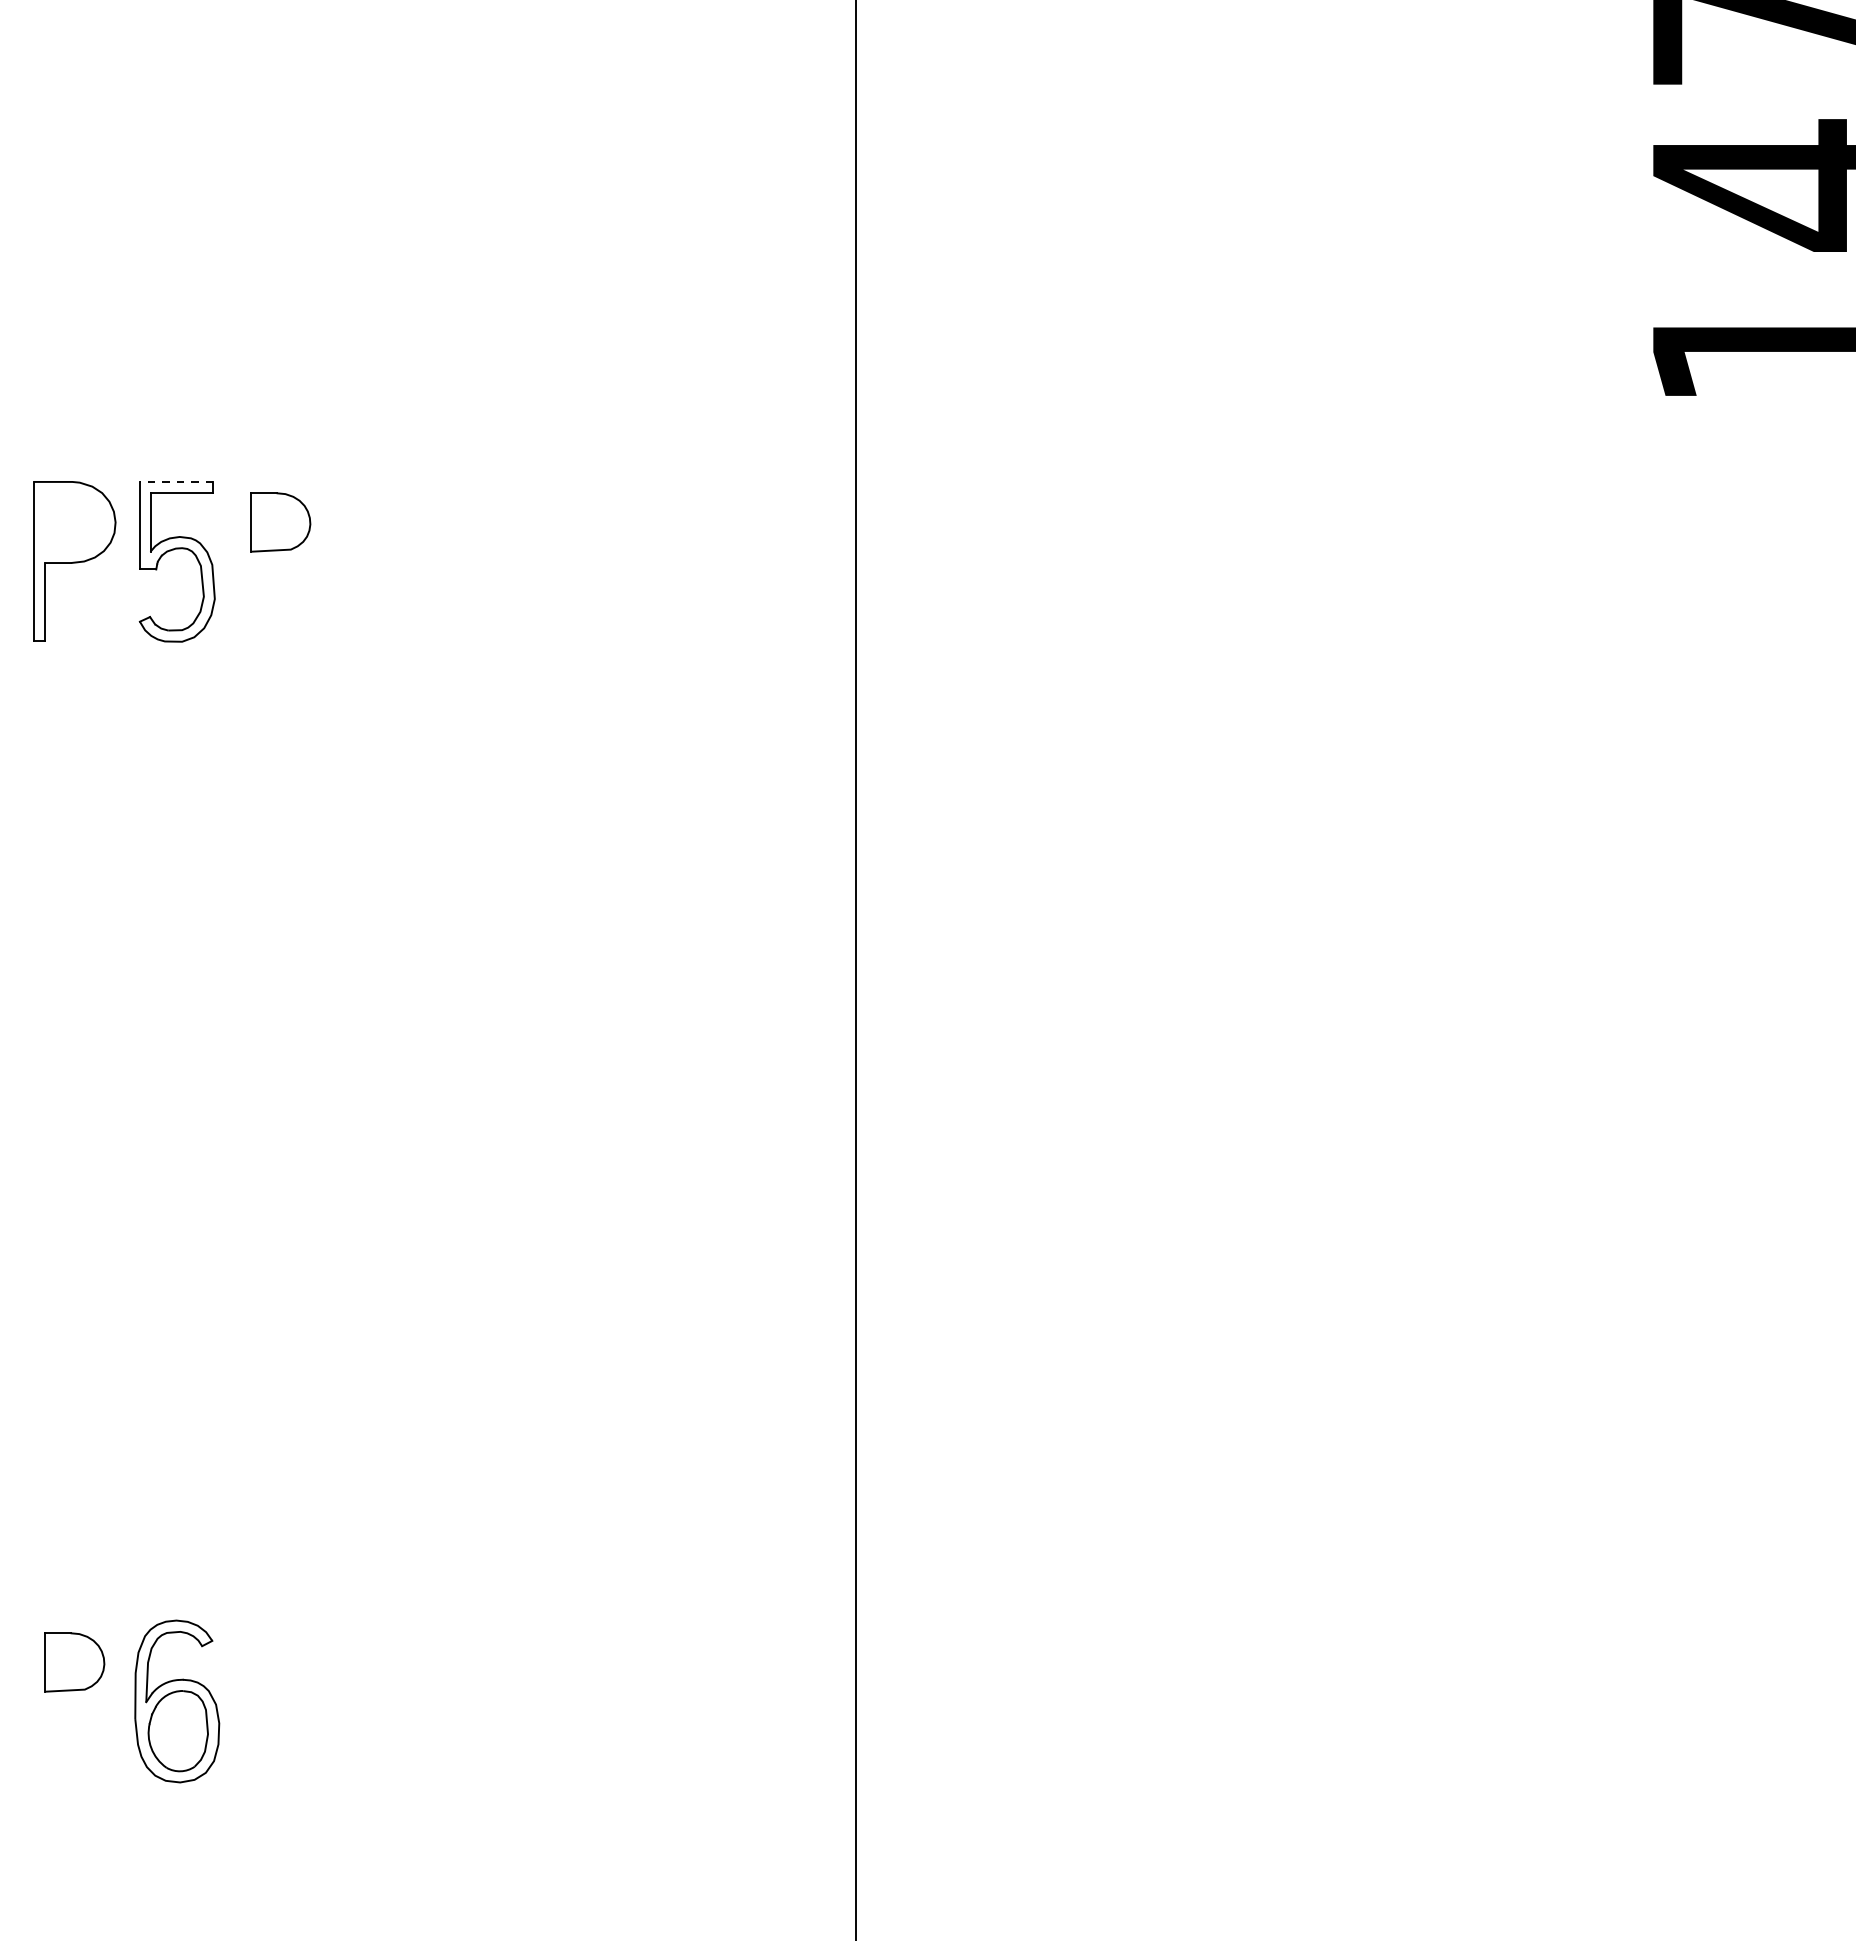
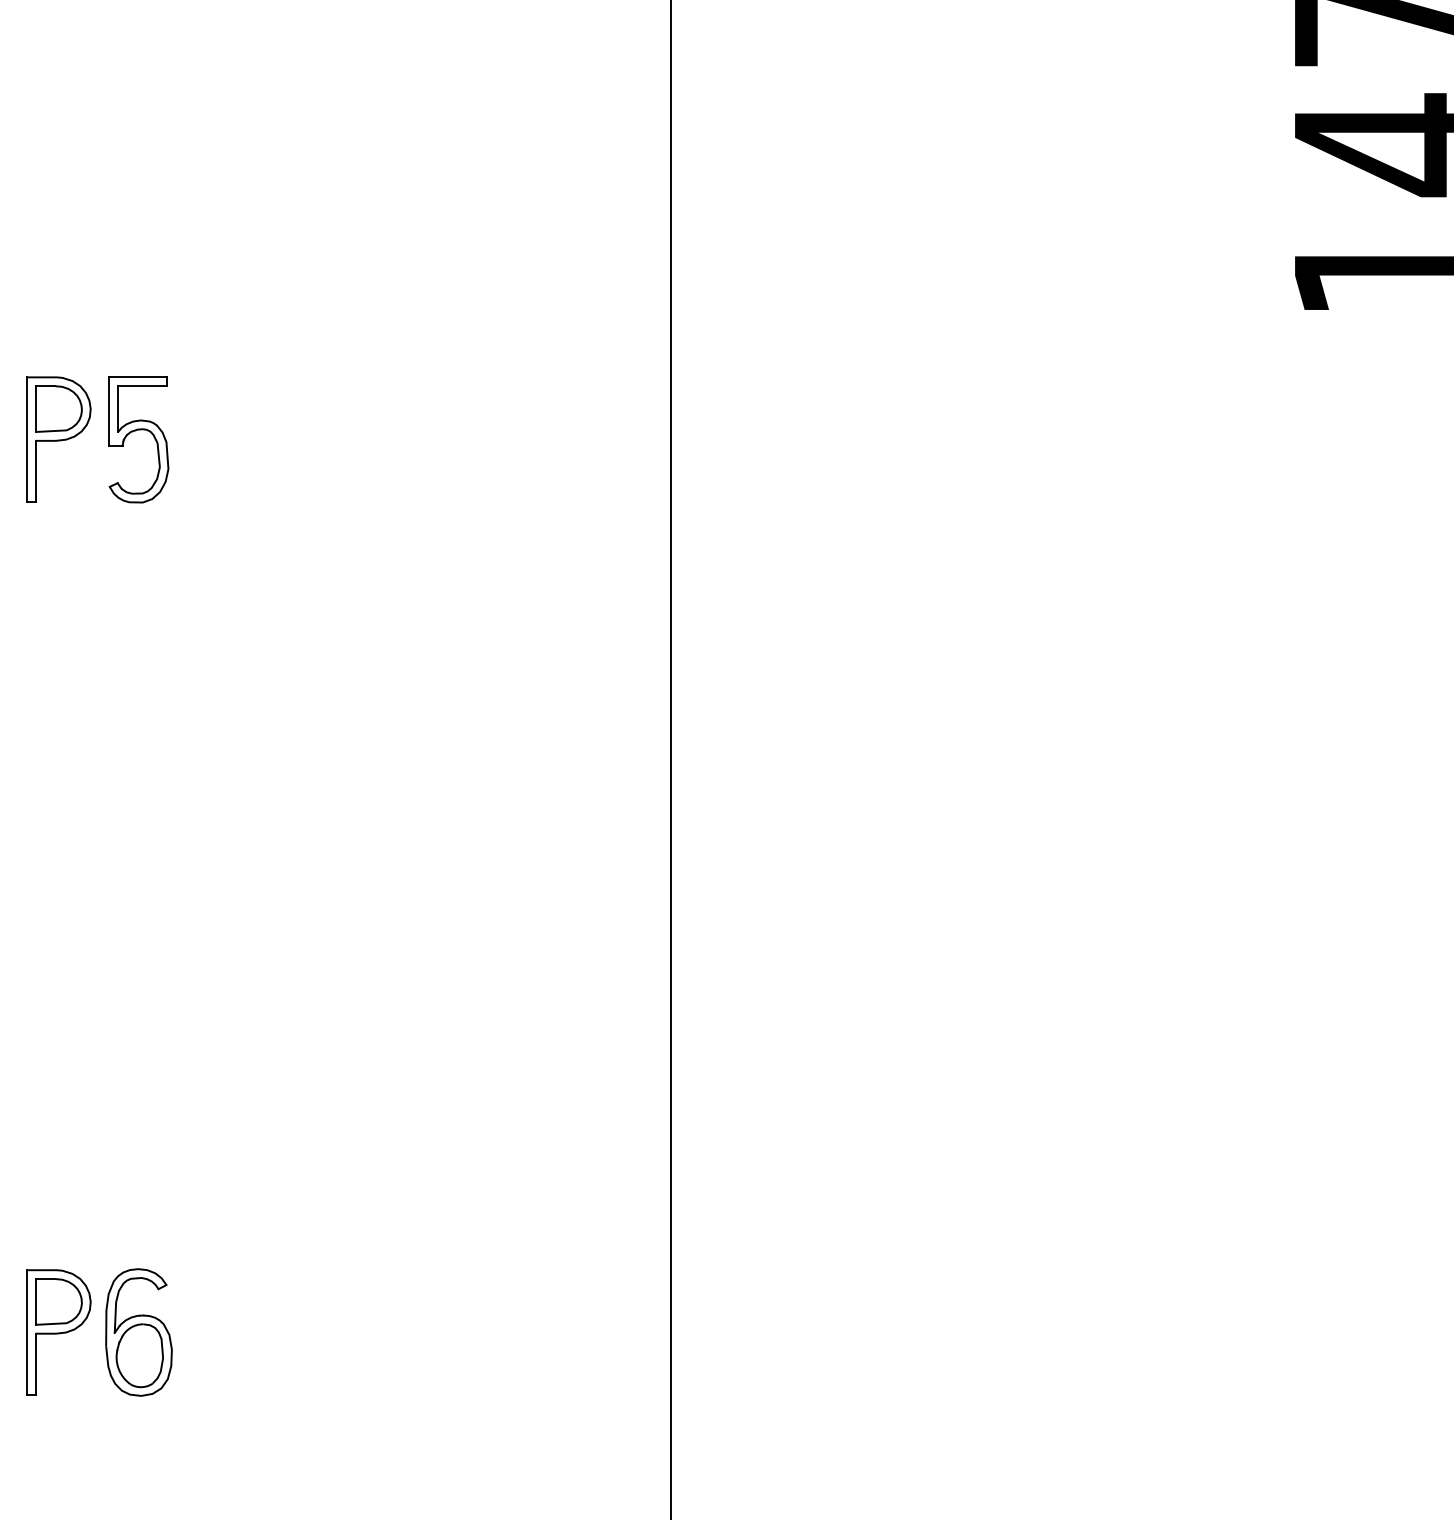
line: (176, 481) -> (138, 377), dashed -> solid
part: (280, 522) -> (58, 409), moved
part: (74, 1701) -> (58, 1332), added

